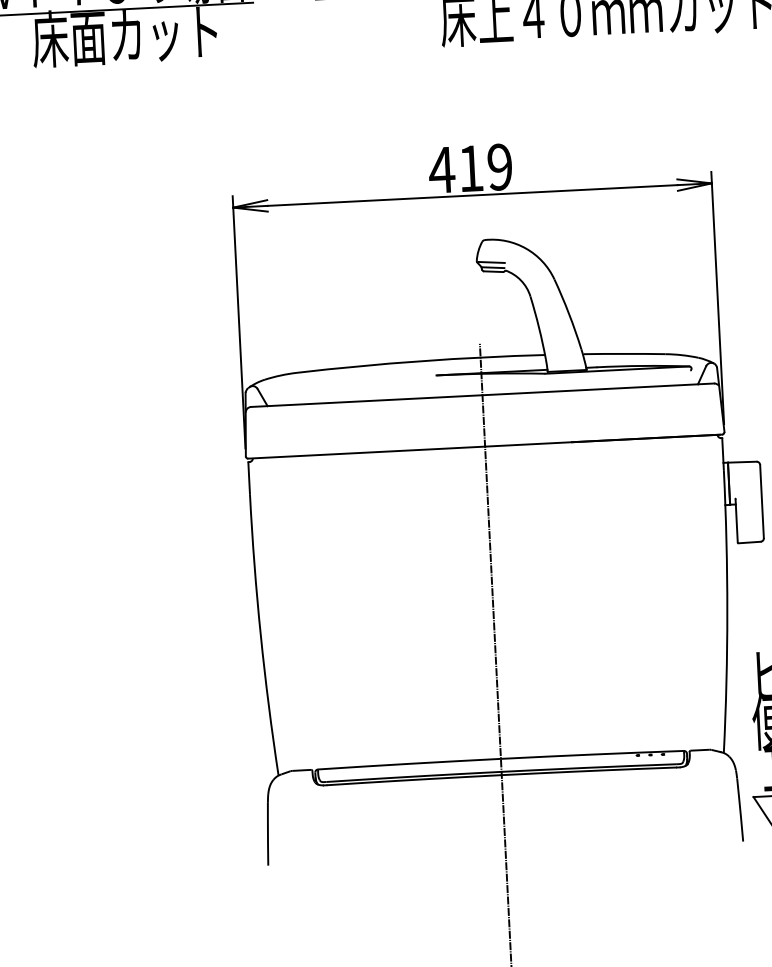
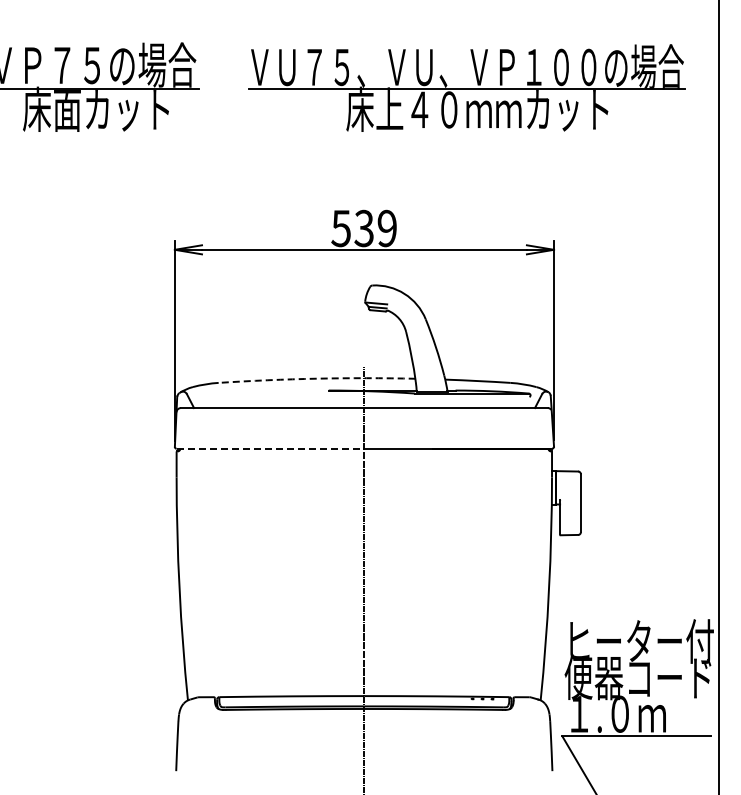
text: (454, 169) -> (351, 228), 419 -> 539
arc: (421, 360) -> (317, 378), solid -> dashed
line: (366, 452) -> (270, 448), solid -> dashed

